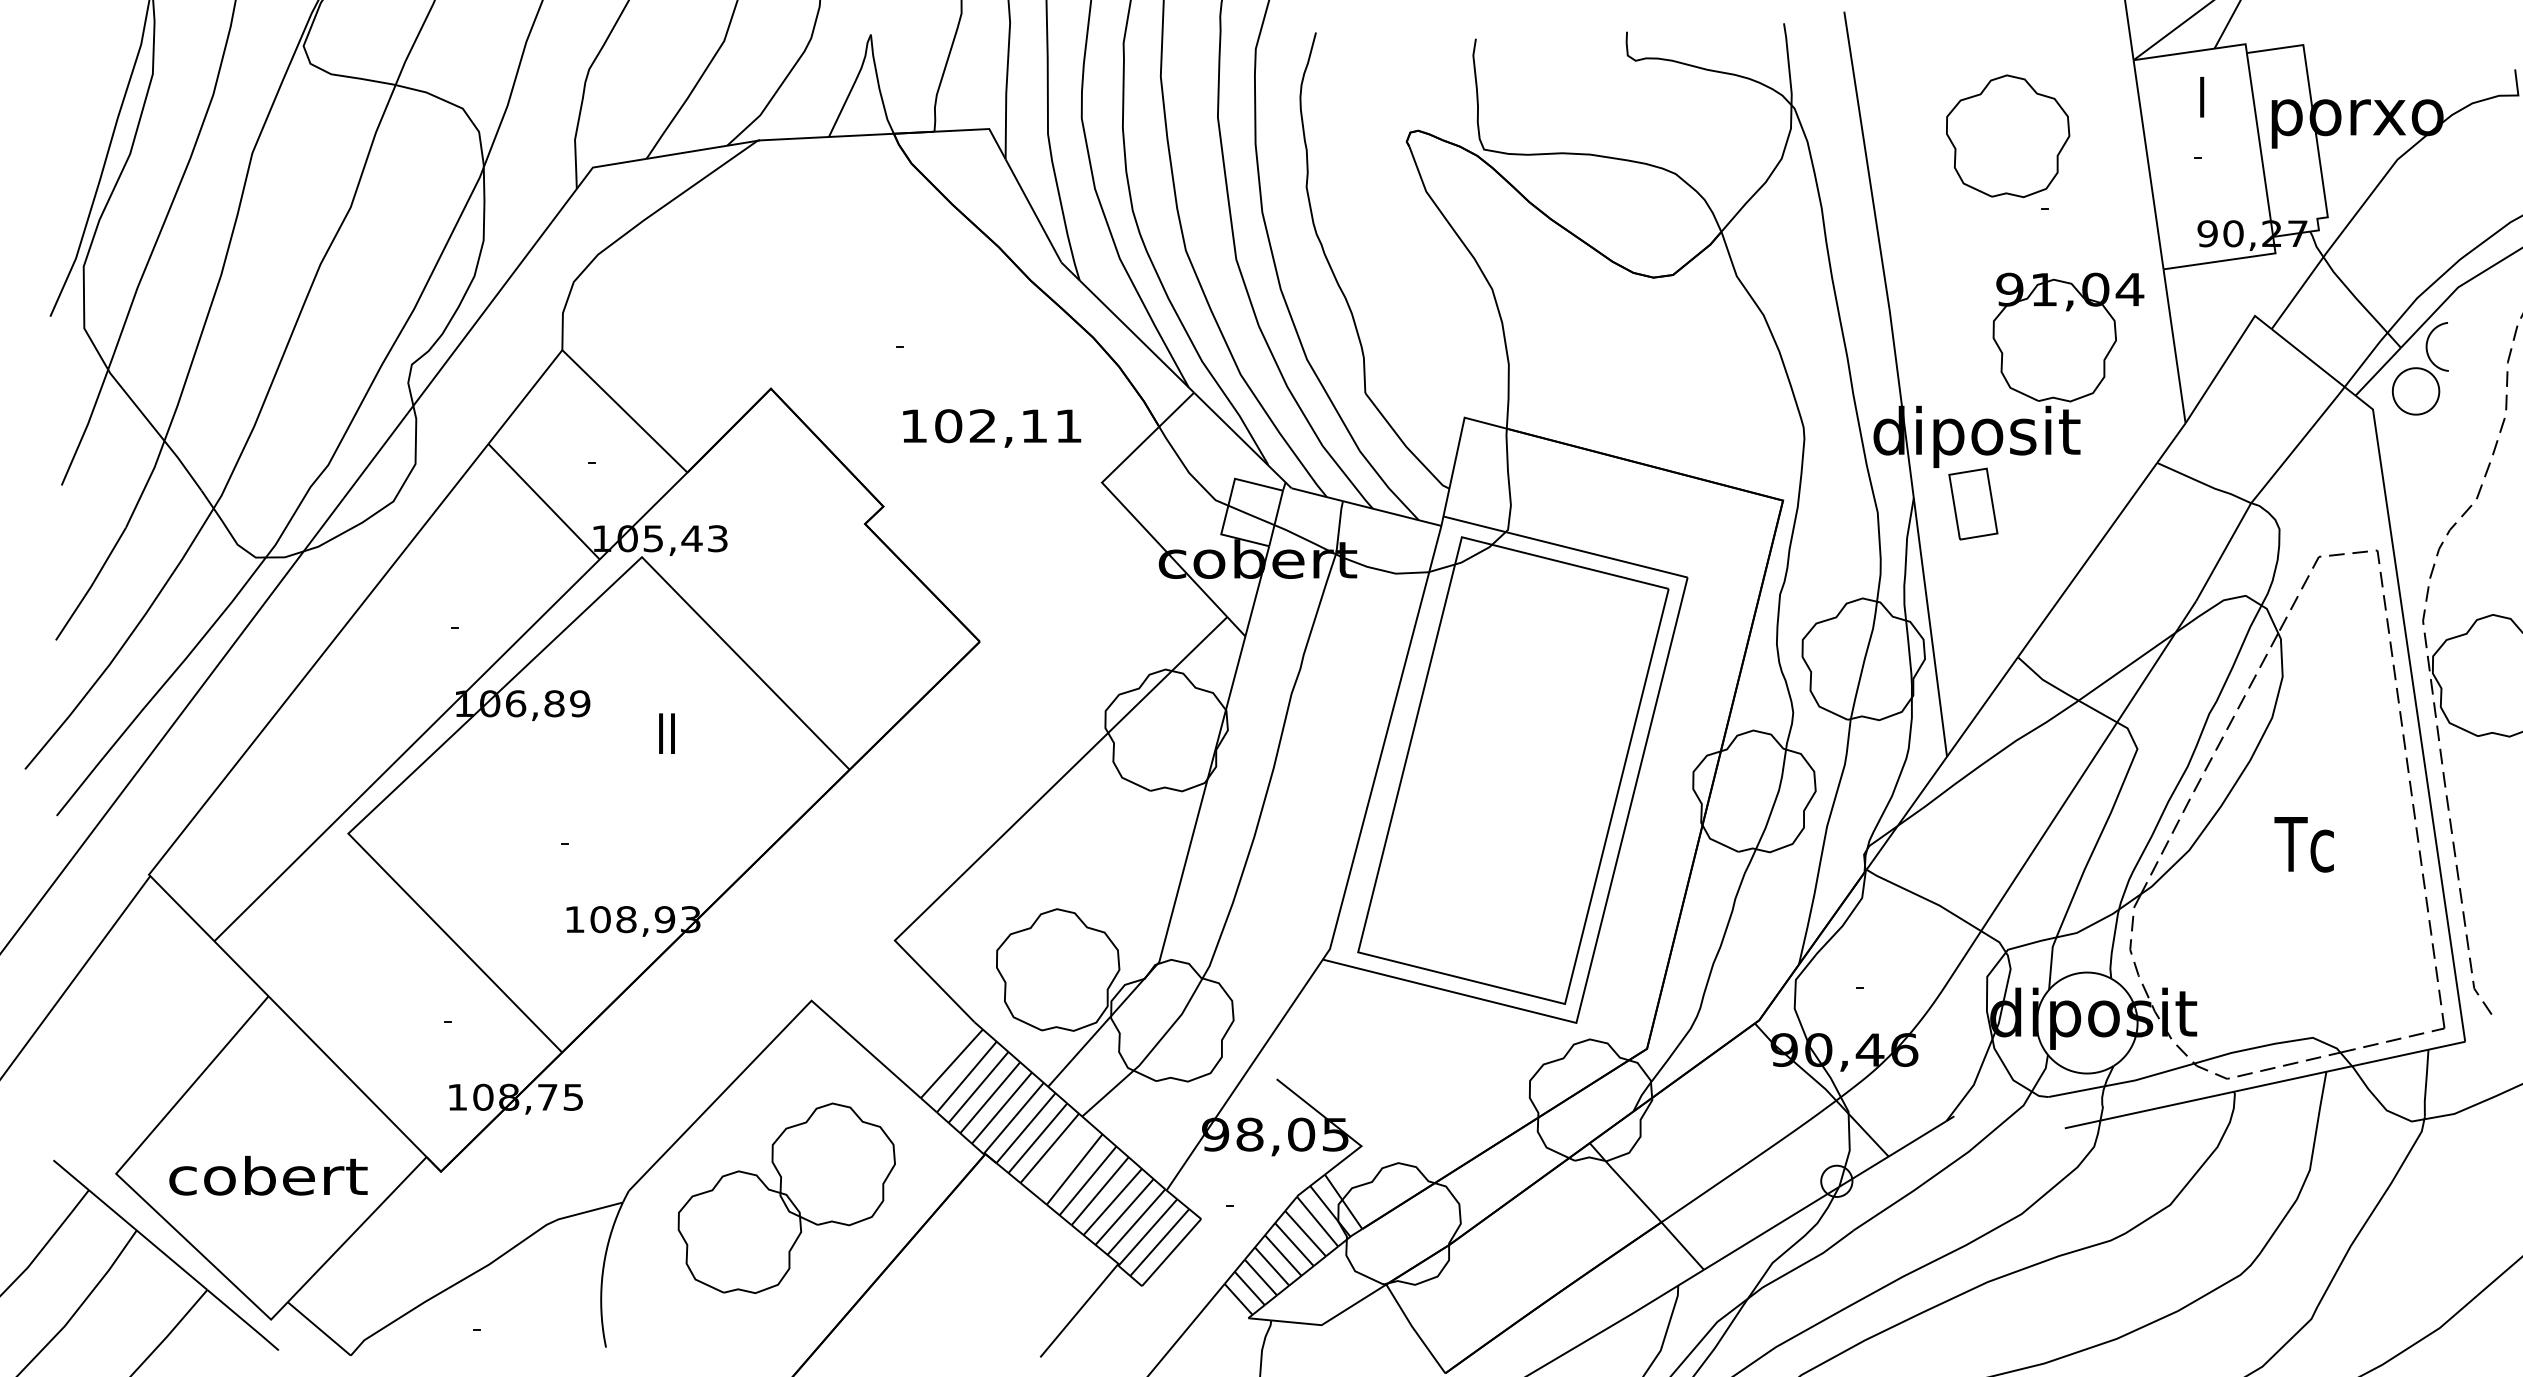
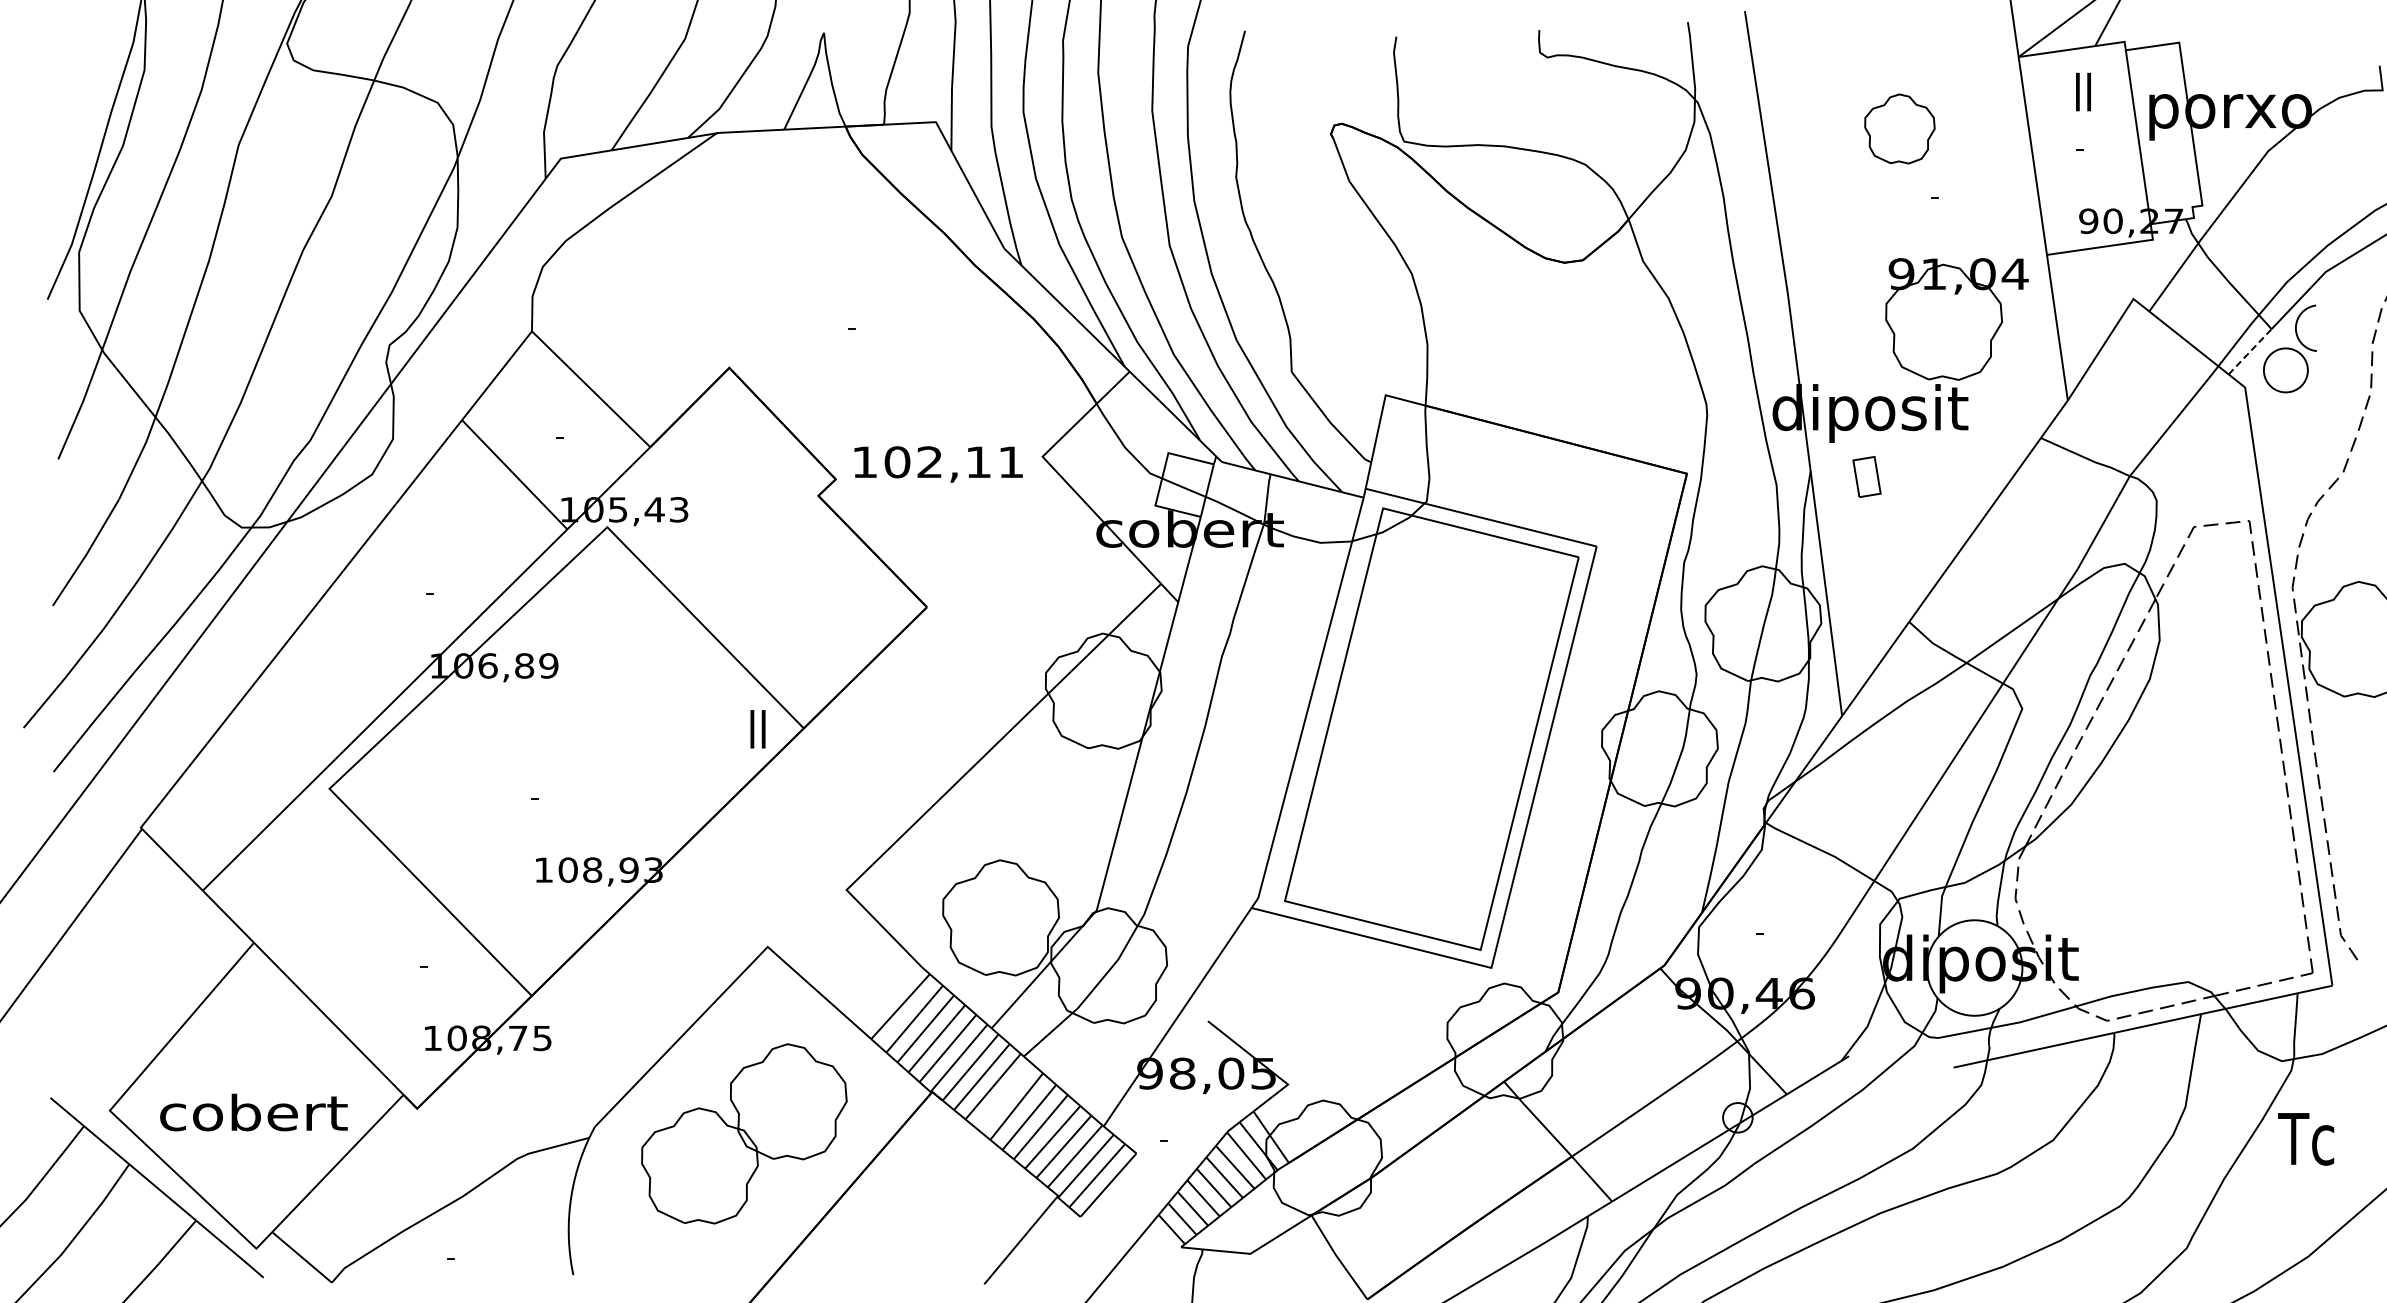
text: (2202, 96) -> (2083, 91), I -> II
part: (2007, 135) -> (1899, 128), size x0.6
line: (2378, 371) -> (2250, 351), solid -> dashed
text: (991, 428) -> (938, 464), moved
part: (1972, 503) -> (1866, 476), size x0.6
text: (666, 733) -> (757, 729), moved
text: (2304, 844) -> (2306, 1139), moved

